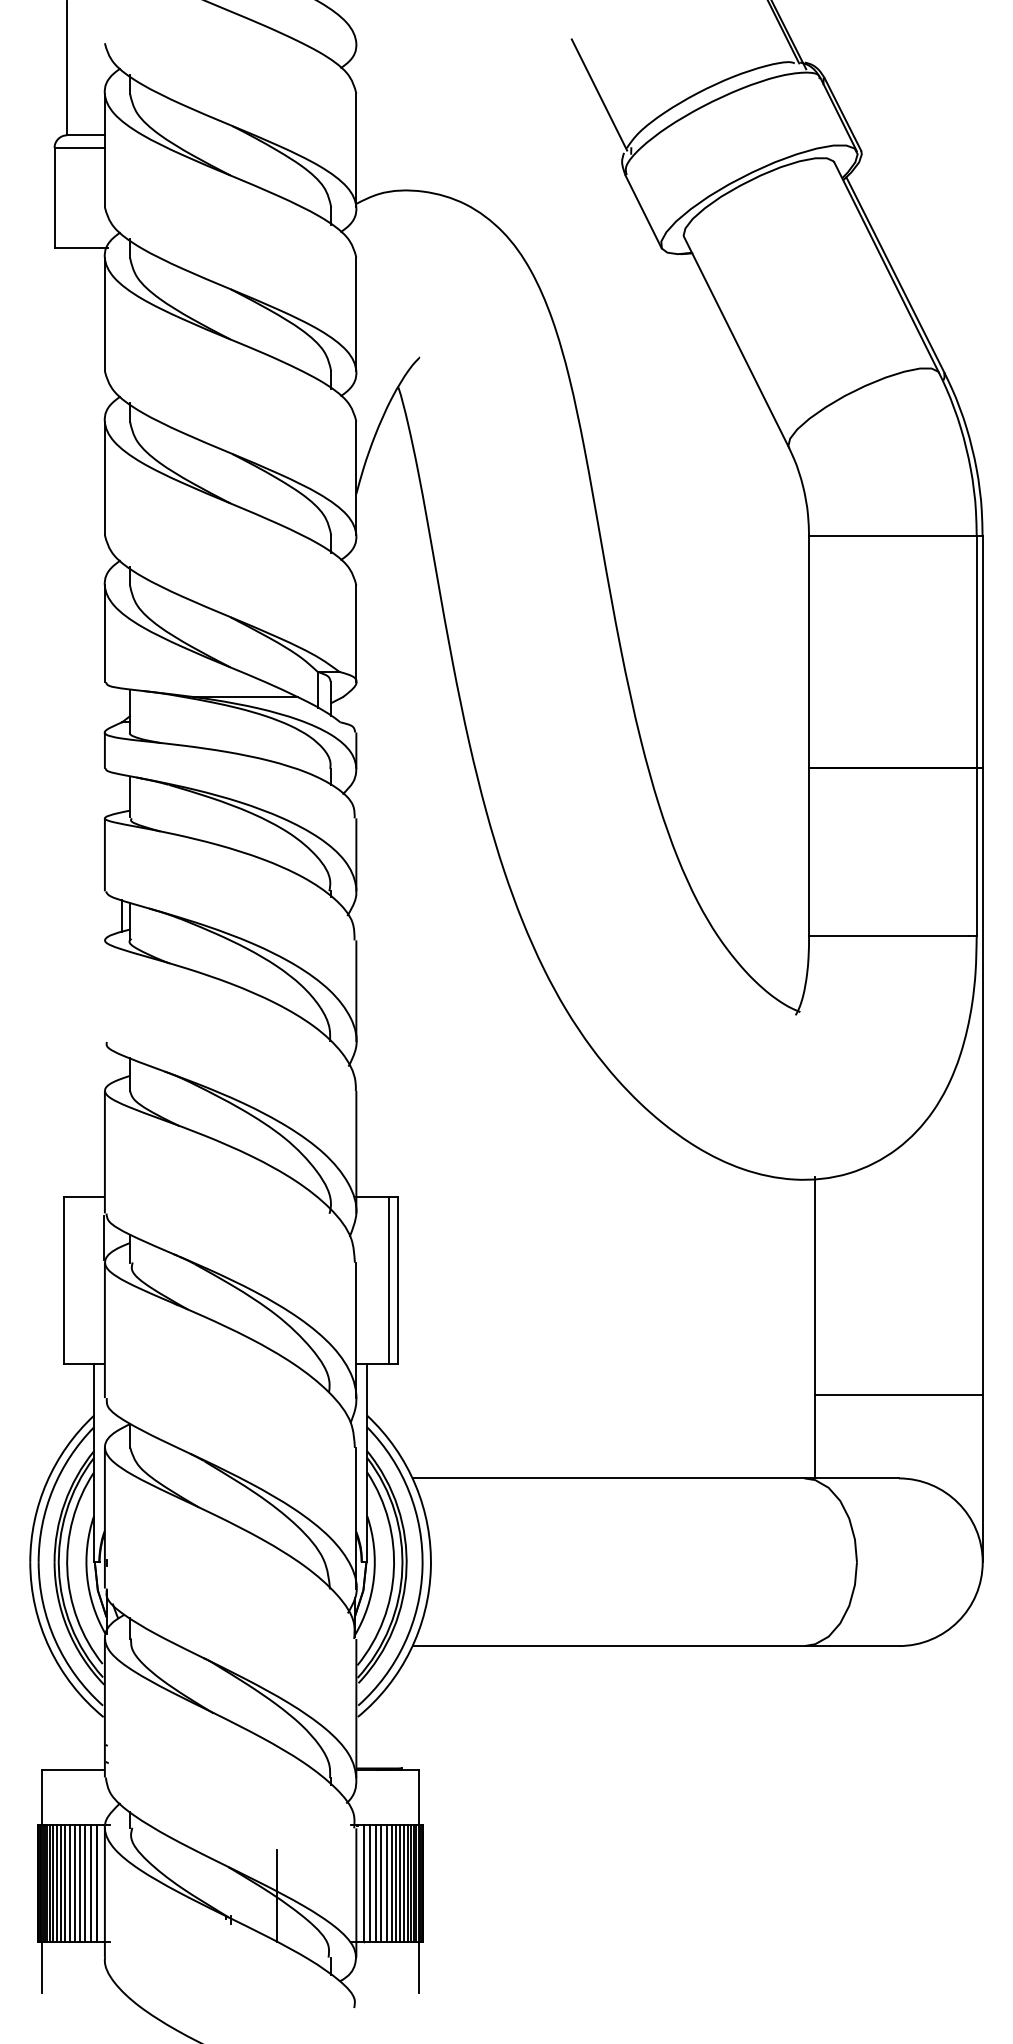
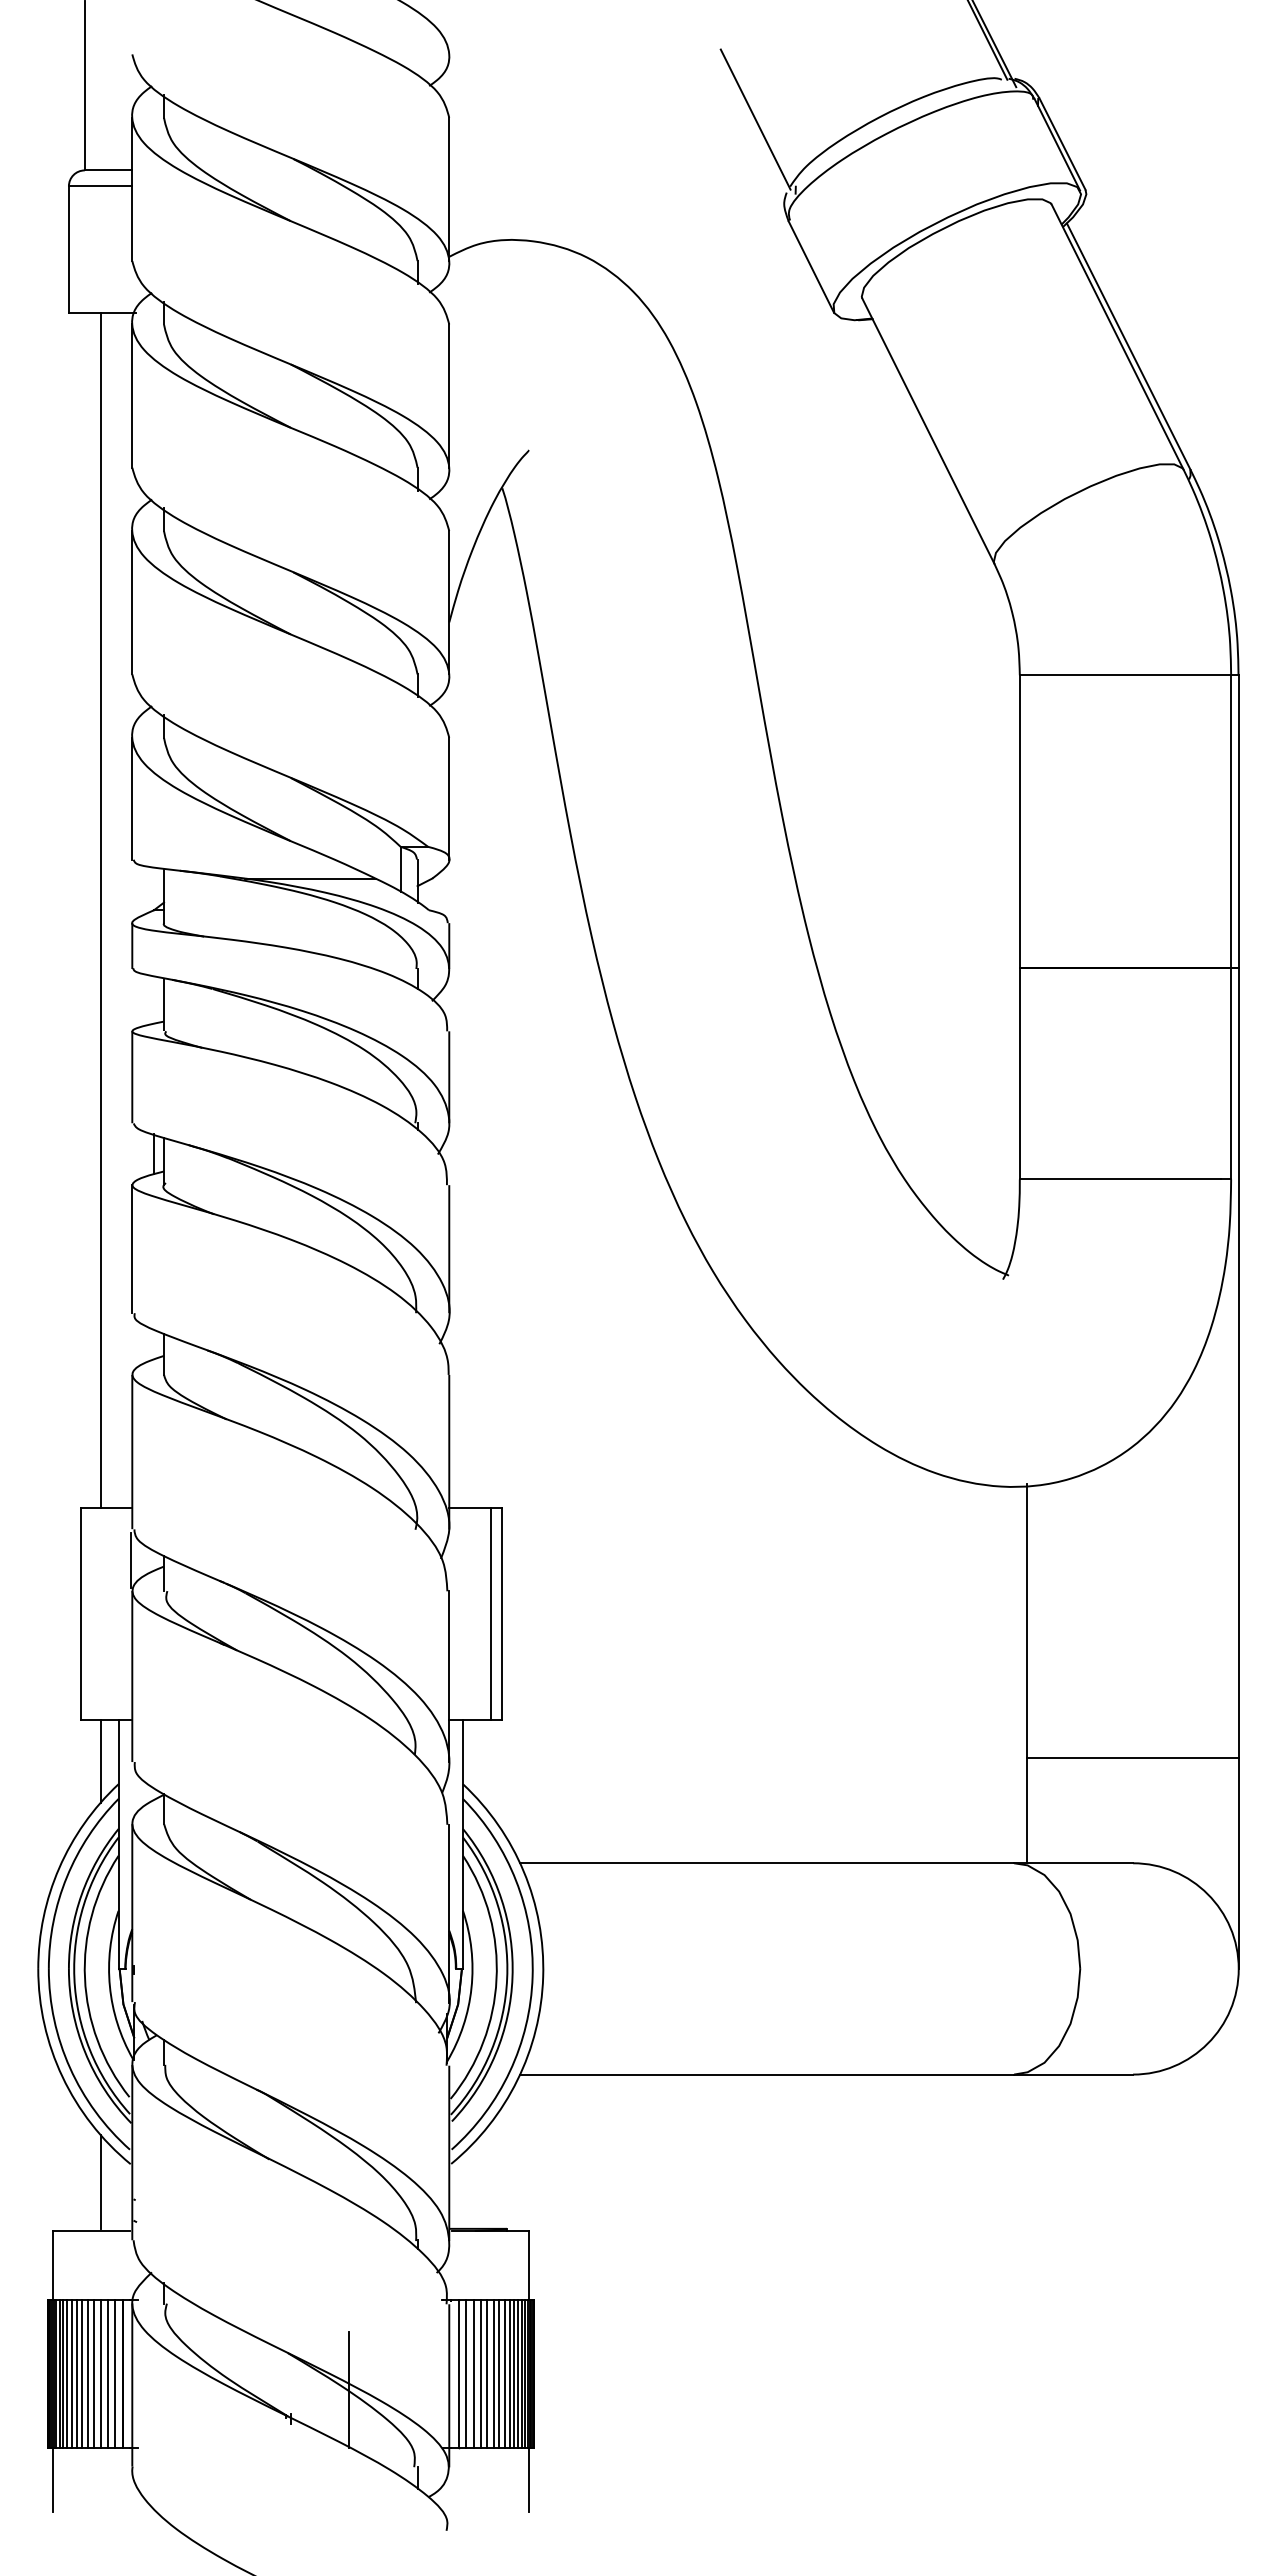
line: (79, 722) -> (100, 910), added
line: (105, 991) -> (132, 1249), added
line: (79, 1396) -> (100, 1760), added
line: (79, 1730) -> (100, 2181), added

